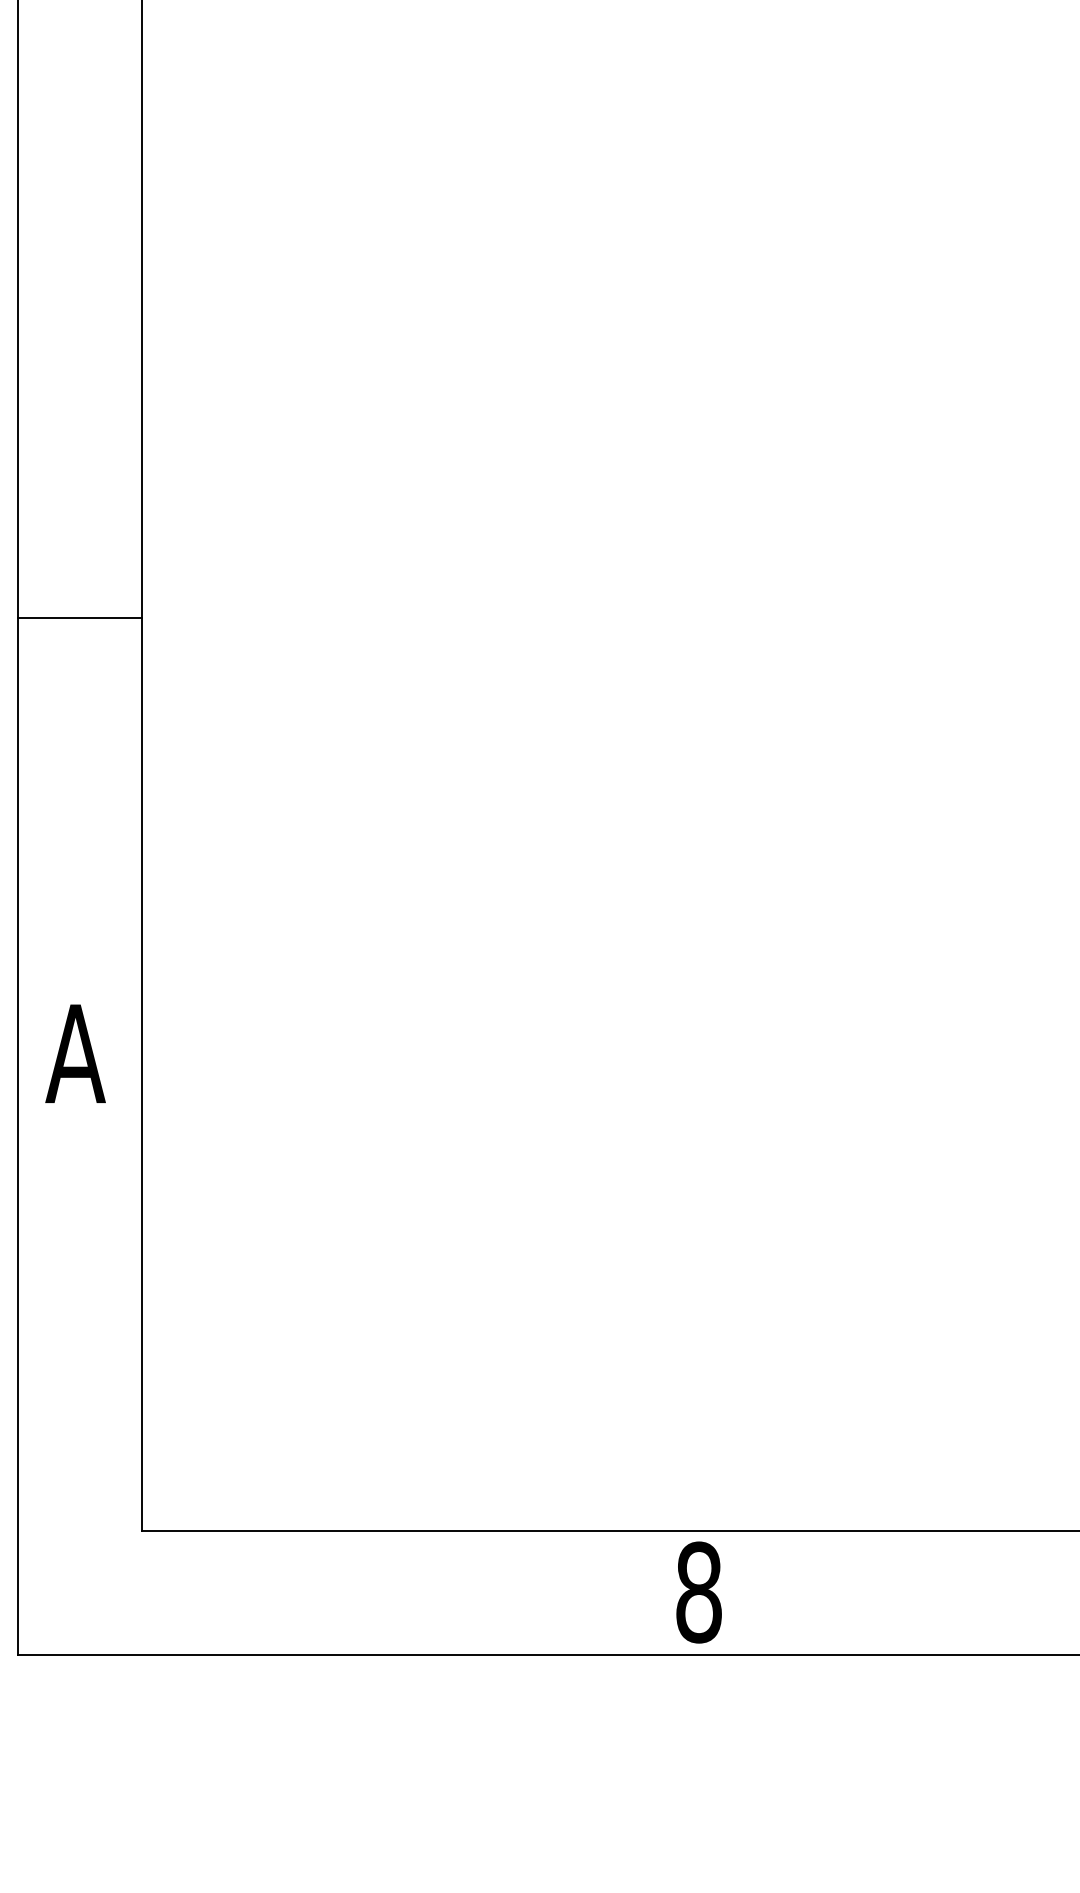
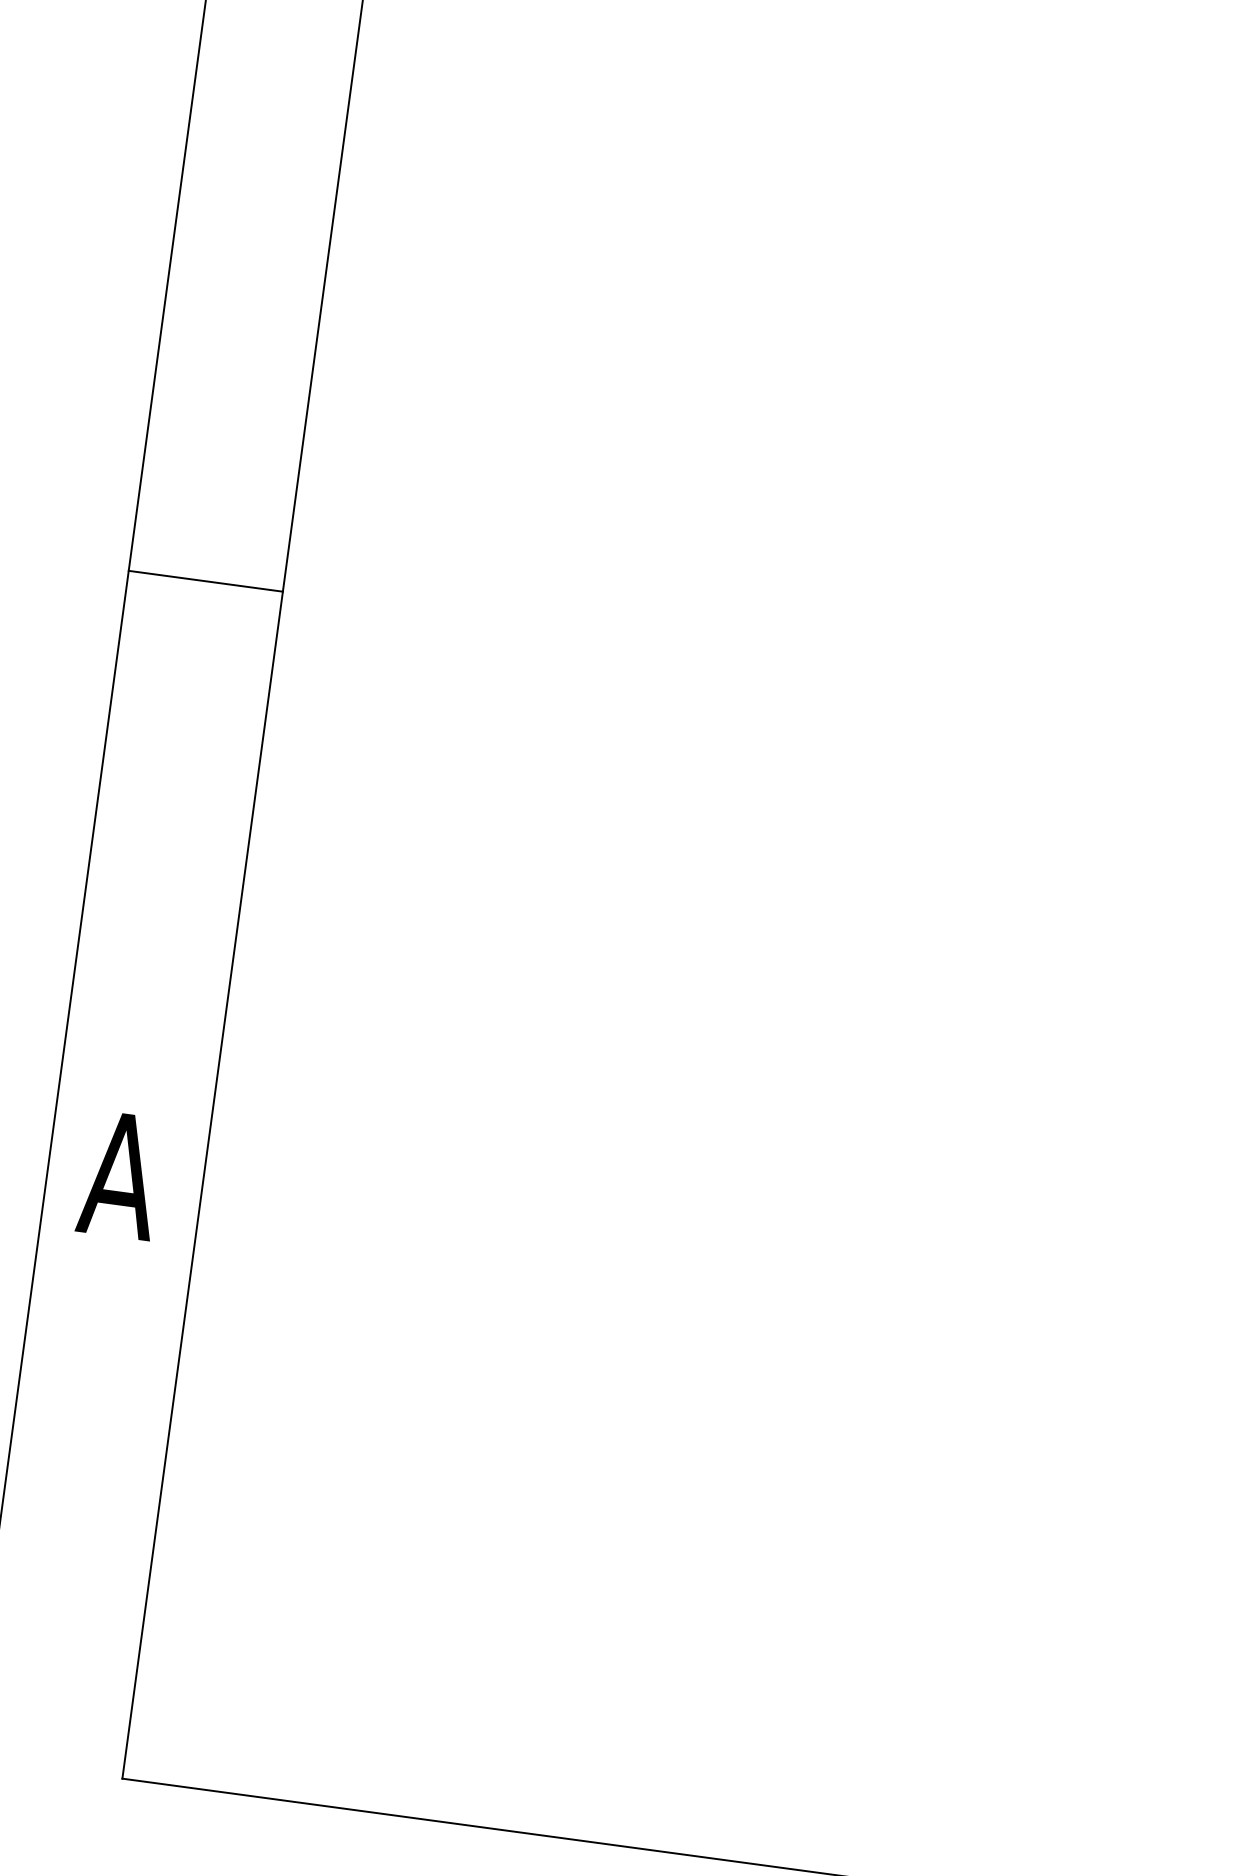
line: (79, 618) -> (205, 581), moved

